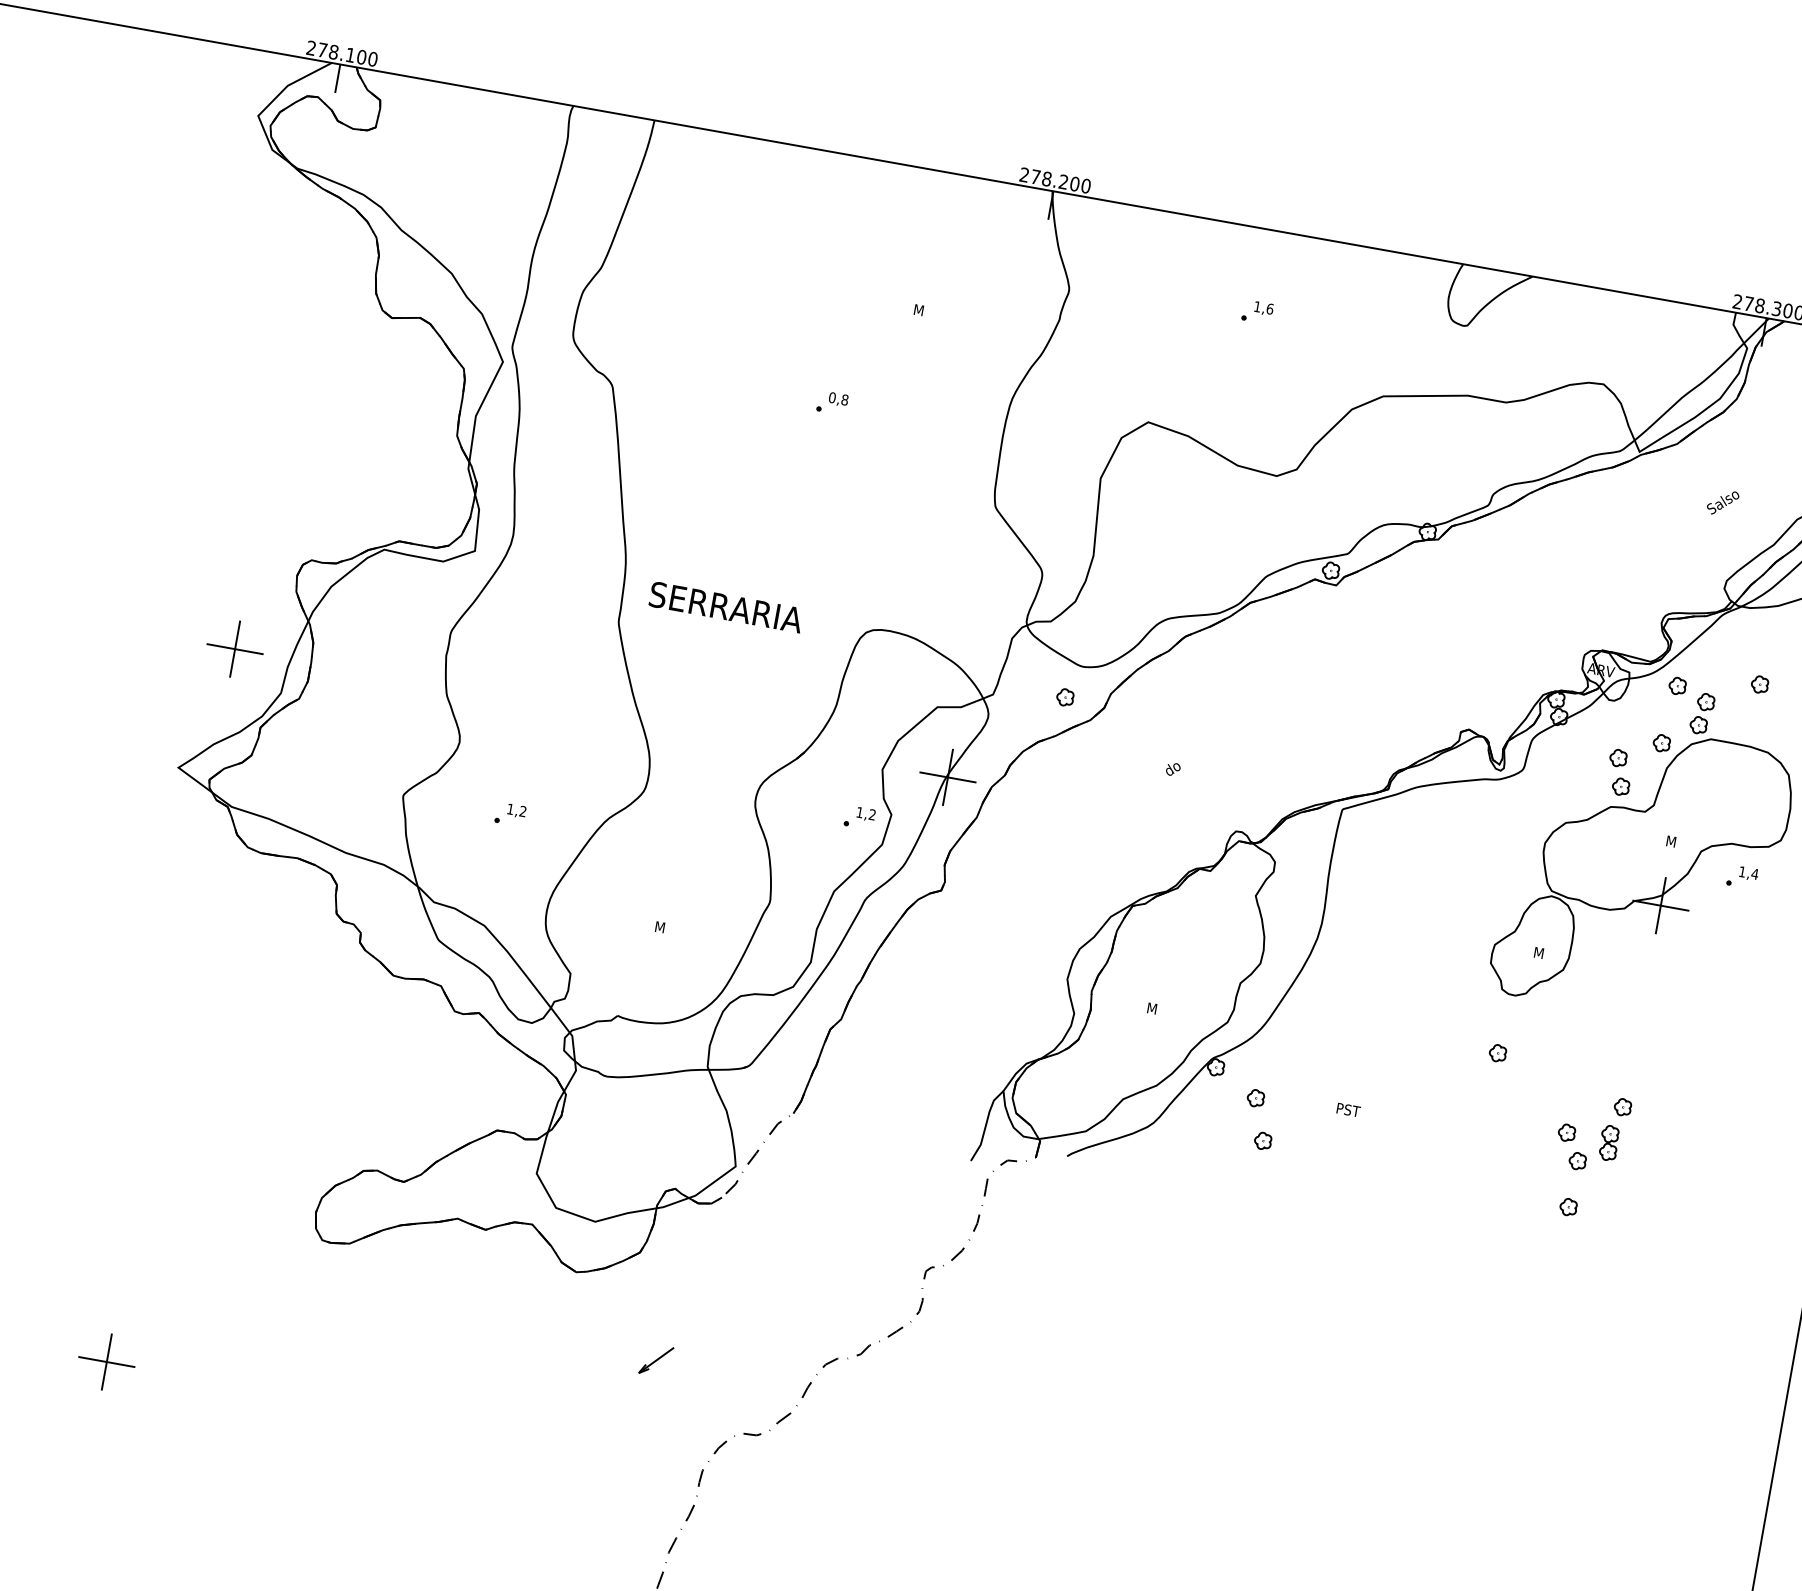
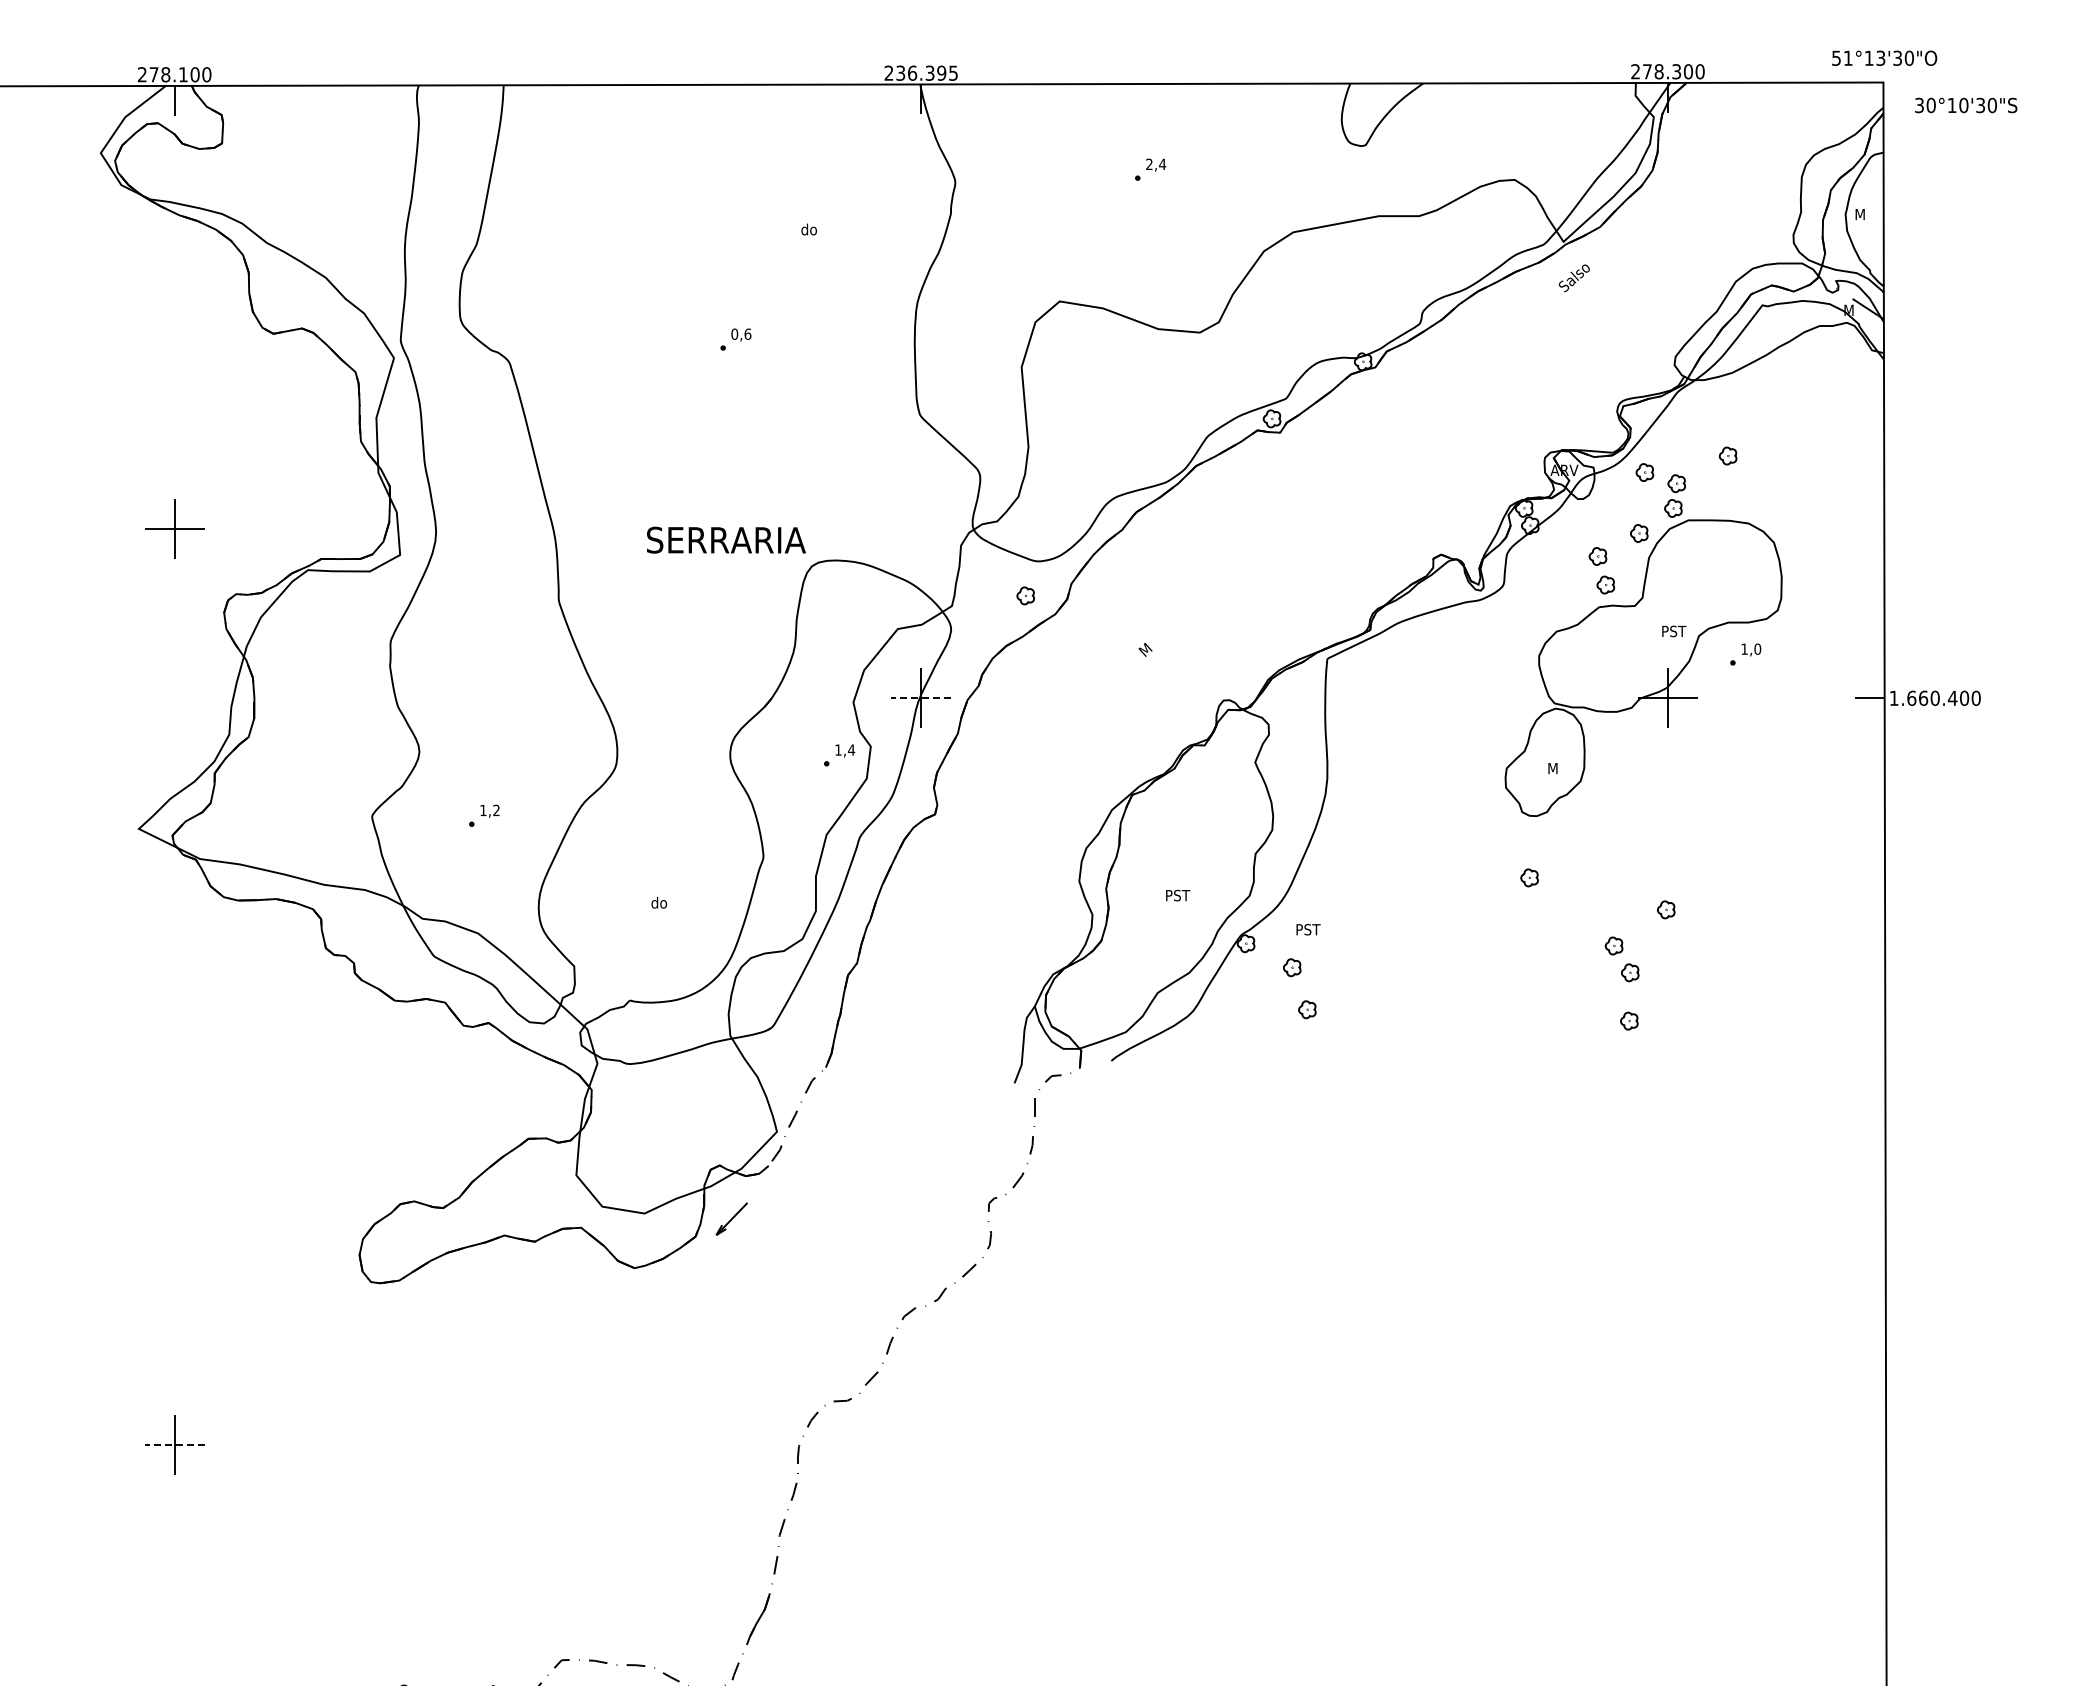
text: (1061, 180) -> (927, 72), 278.200 -> 236.395
text: (1263, 307) -> (1155, 164), 1,6 -> 2,4
text: (920, 310) -> (808, 229), M -> do
text: (844, 399) -> (747, 333), 0,8 -> 0,6
text: (1722, 502) -> (1573, 278), moved
text: (726, 606) -> (726, 539), moved
part: (235, 648) -> (174, 528), moved
text: (1171, 769) -> (1146, 649), do -> M
line: (948, 777) -> (921, 698), solid -> dashed
text: (872, 814) -> (851, 749), 1,2 -> 1,4
text: (1678, 842) -> (1674, 631), M -> PST
text: (1754, 873) -> (1757, 648), 1,4 -> 1,0
text: (662, 927) -> (659, 902), M -> do
text: (1159, 1009) -> (1178, 895), M -> PST
text: (1348, 1109) -> (1308, 929), moved
part: (1608, 1142) -> (1658, 948), removed
part: (656, 1359) -> (731, 1218), moved
line: (106, 1362) -> (174, 1445), solid -> dashed

